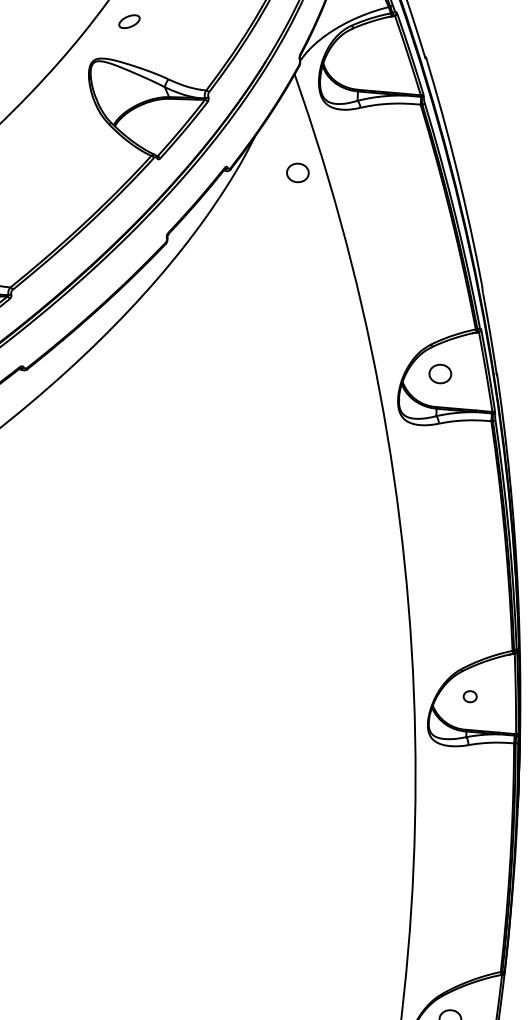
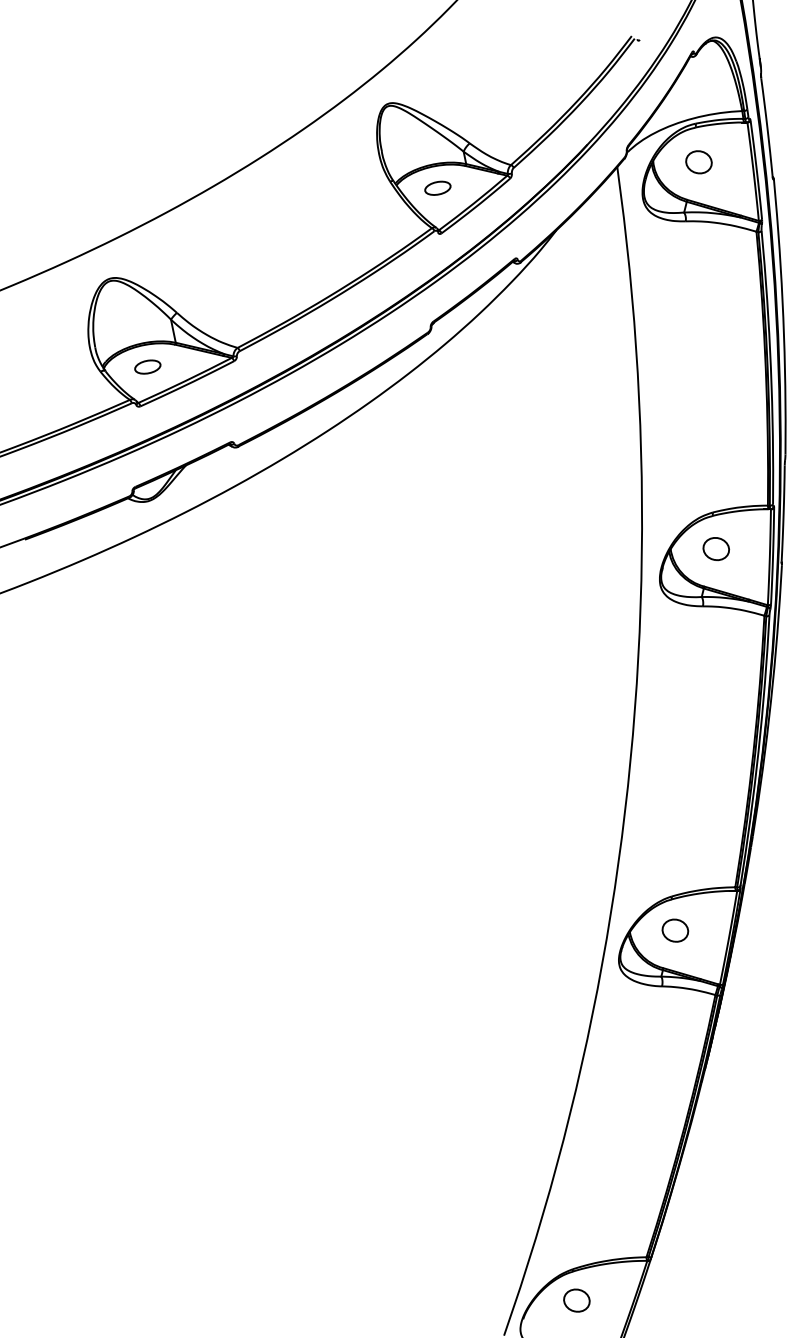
part: (129, 21) -> (437, 187), moved
part: (297, 173) -> (698, 162), moved
part: (470, 696) -> (675, 930), size x1.67

